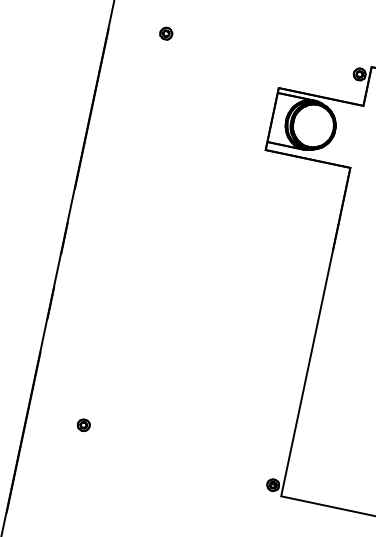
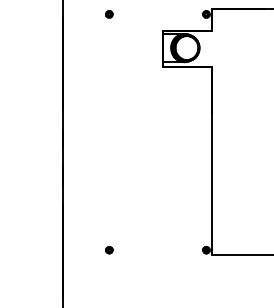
part: (166, 33) -> (109, 14), moved
part: (83, 425) -> (109, 250), moved

